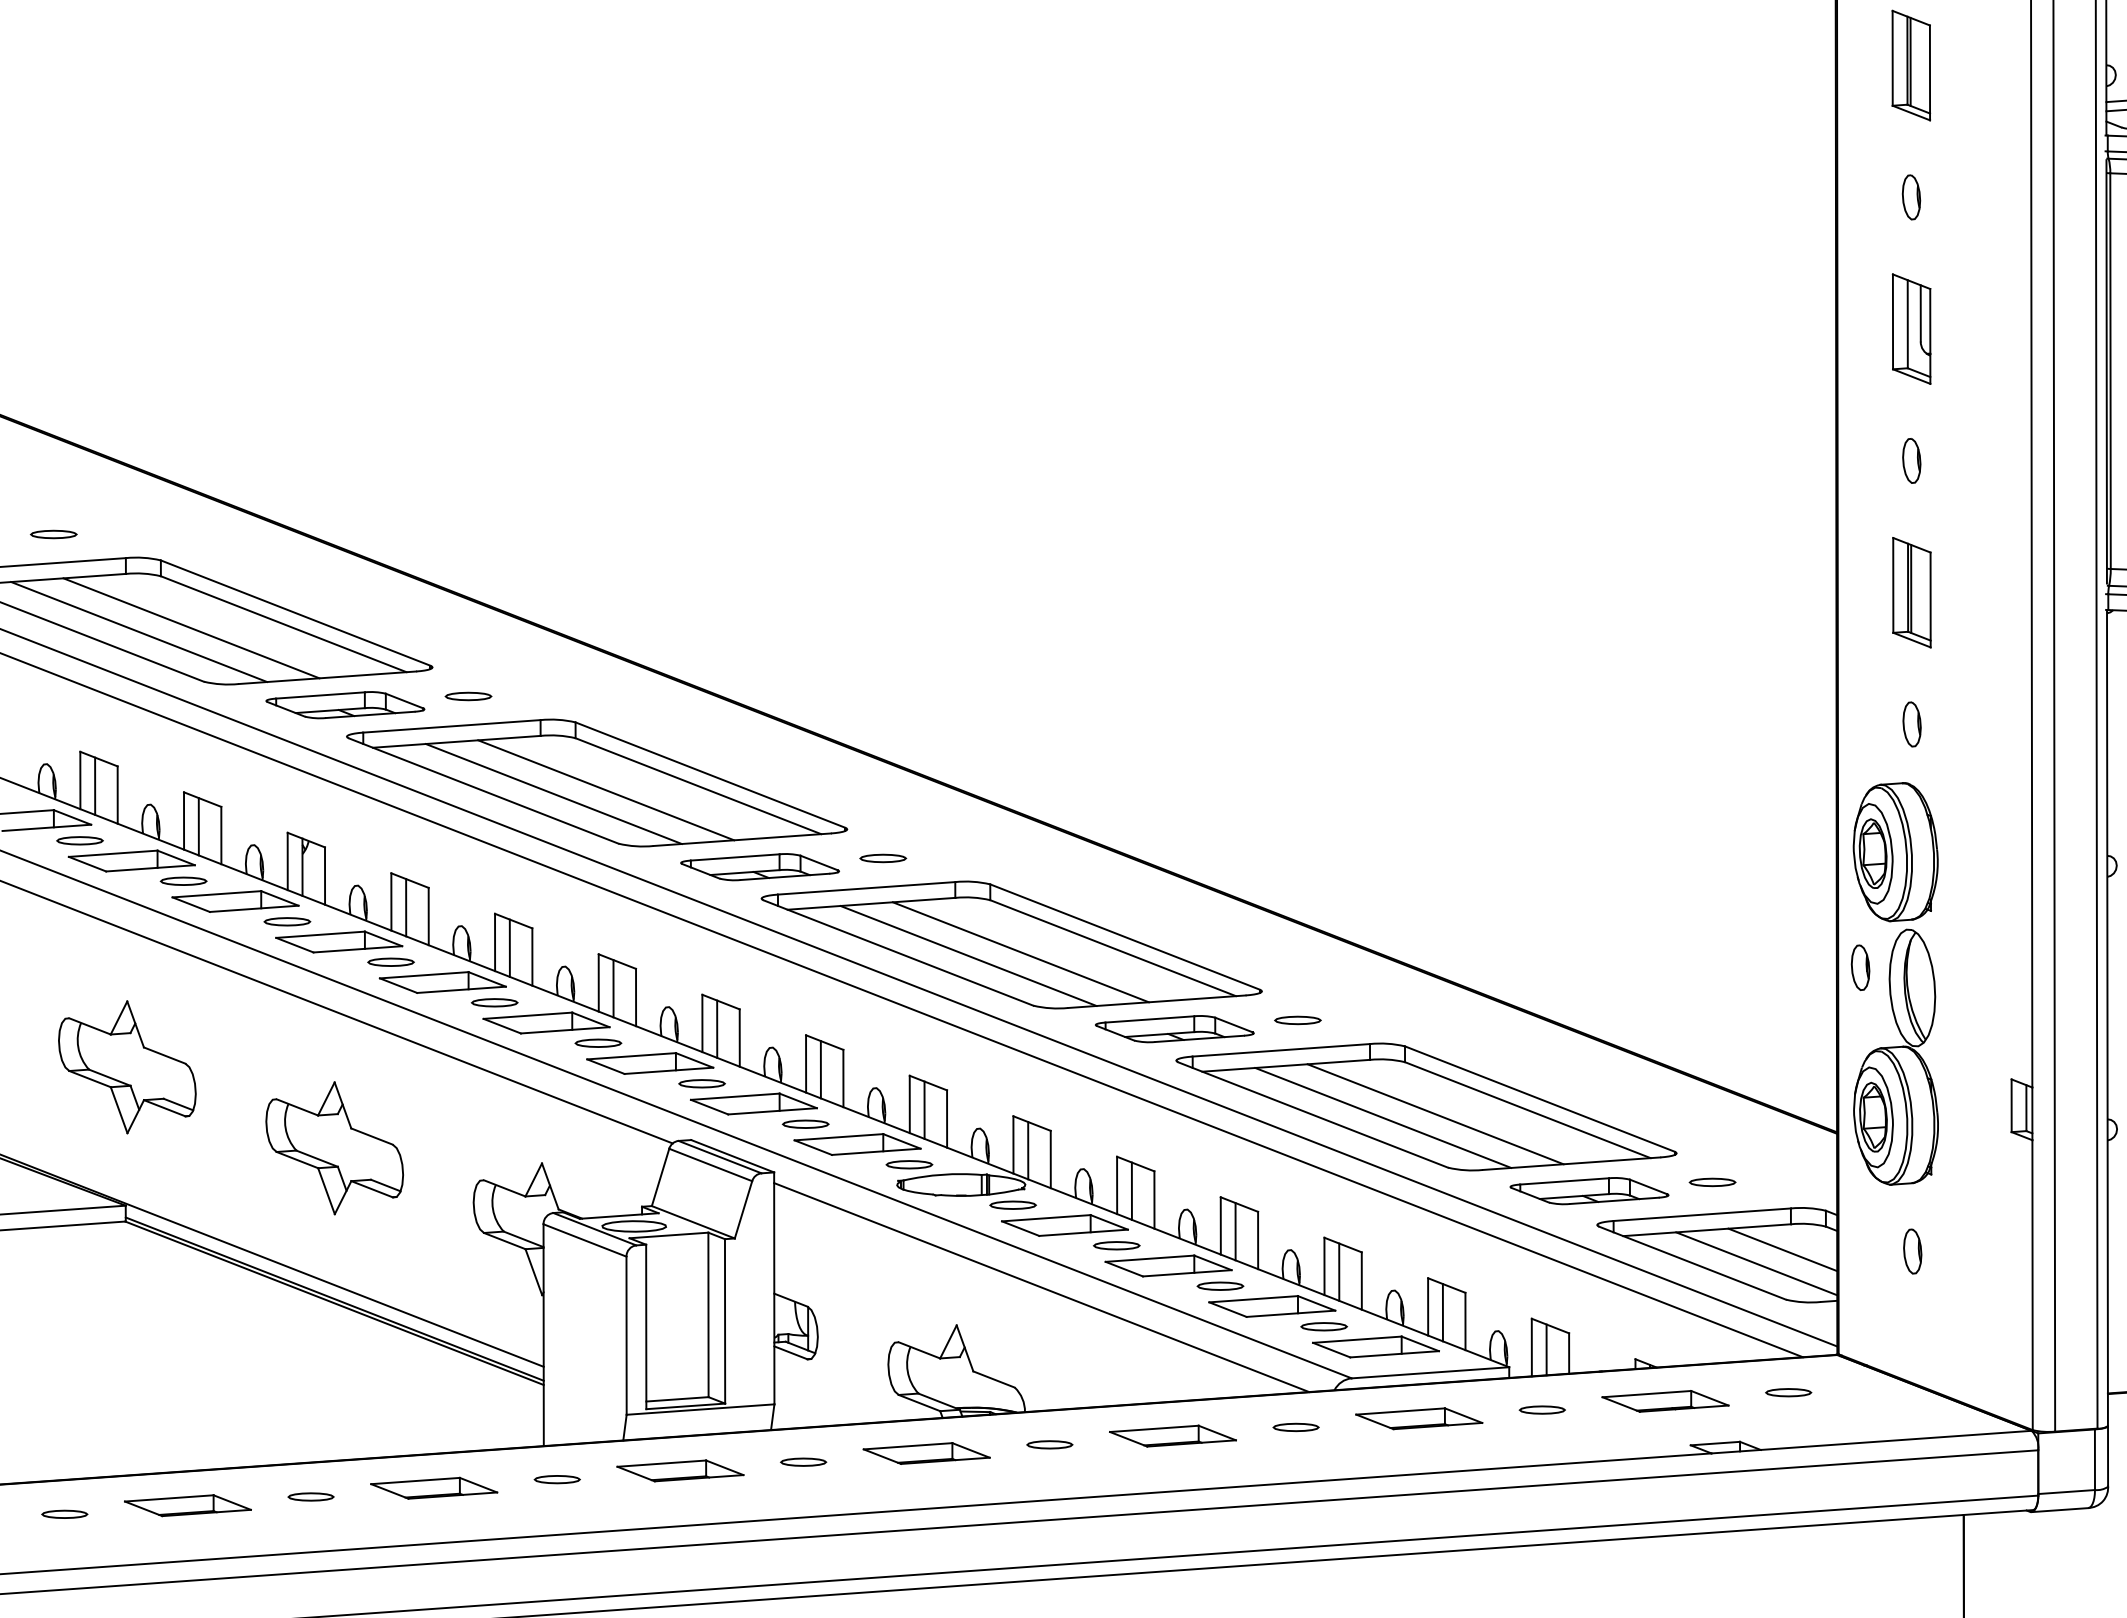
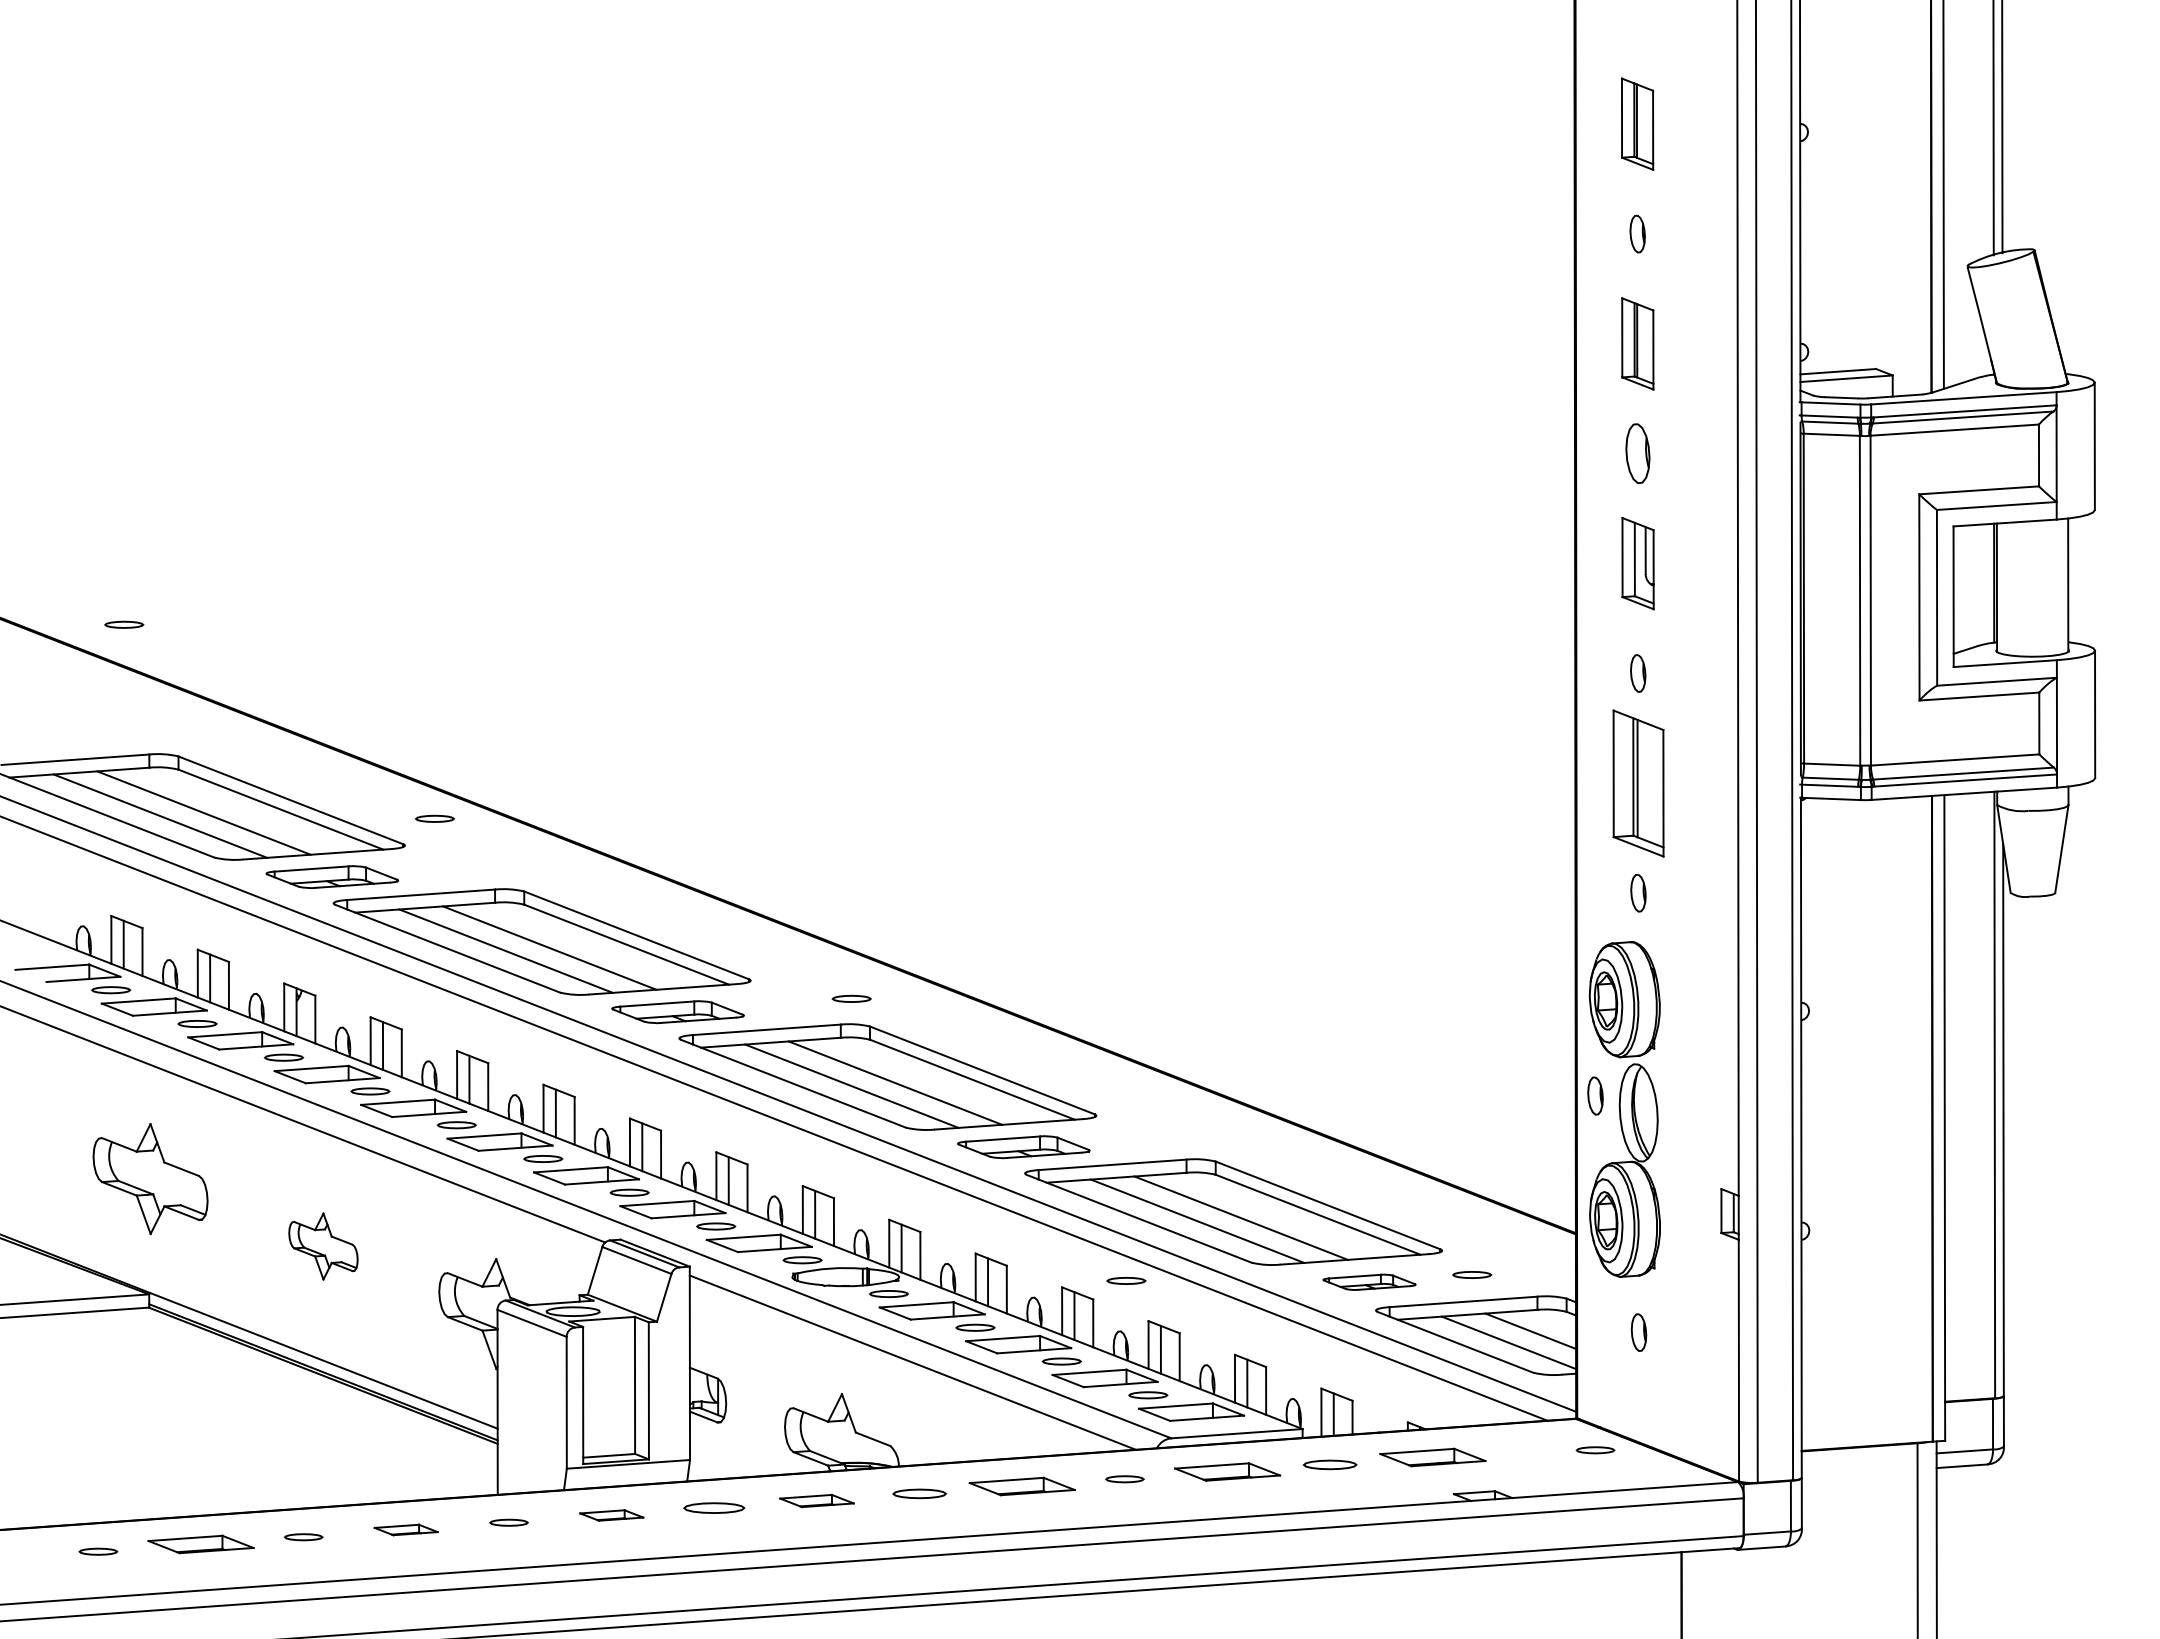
part: (1910, 197) -> (1637, 453), size x1.6
part: (54, 534) -> (124, 624), moved
part: (1910, 591) -> (1637, 782), size x1.6
part: (469, 696) -> (435, 818), moved
part: (882, 857) -> (851, 998), moved
part: (1297, 1019) -> (1126, 1280), moved
part: (334, 1148) -> (323, 1246), size x0.6
part: (1589, 1191) -> (1369, 1282), size x0.7
part: (1788, 1392) -> (1595, 1450), moved
part: (1542, 1409) -> (1330, 1464), size x1.4
part: (1049, 1444) -> (919, 1493), size x1.4
part: (926, 1452) -> (816, 1500), size x0.7
part: (803, 1462) -> (714, 1508), size x1.6
part: (680, 1470) -> (611, 1515), size x0.6
part: (433, 1487) -> (405, 1529), size x0.6

